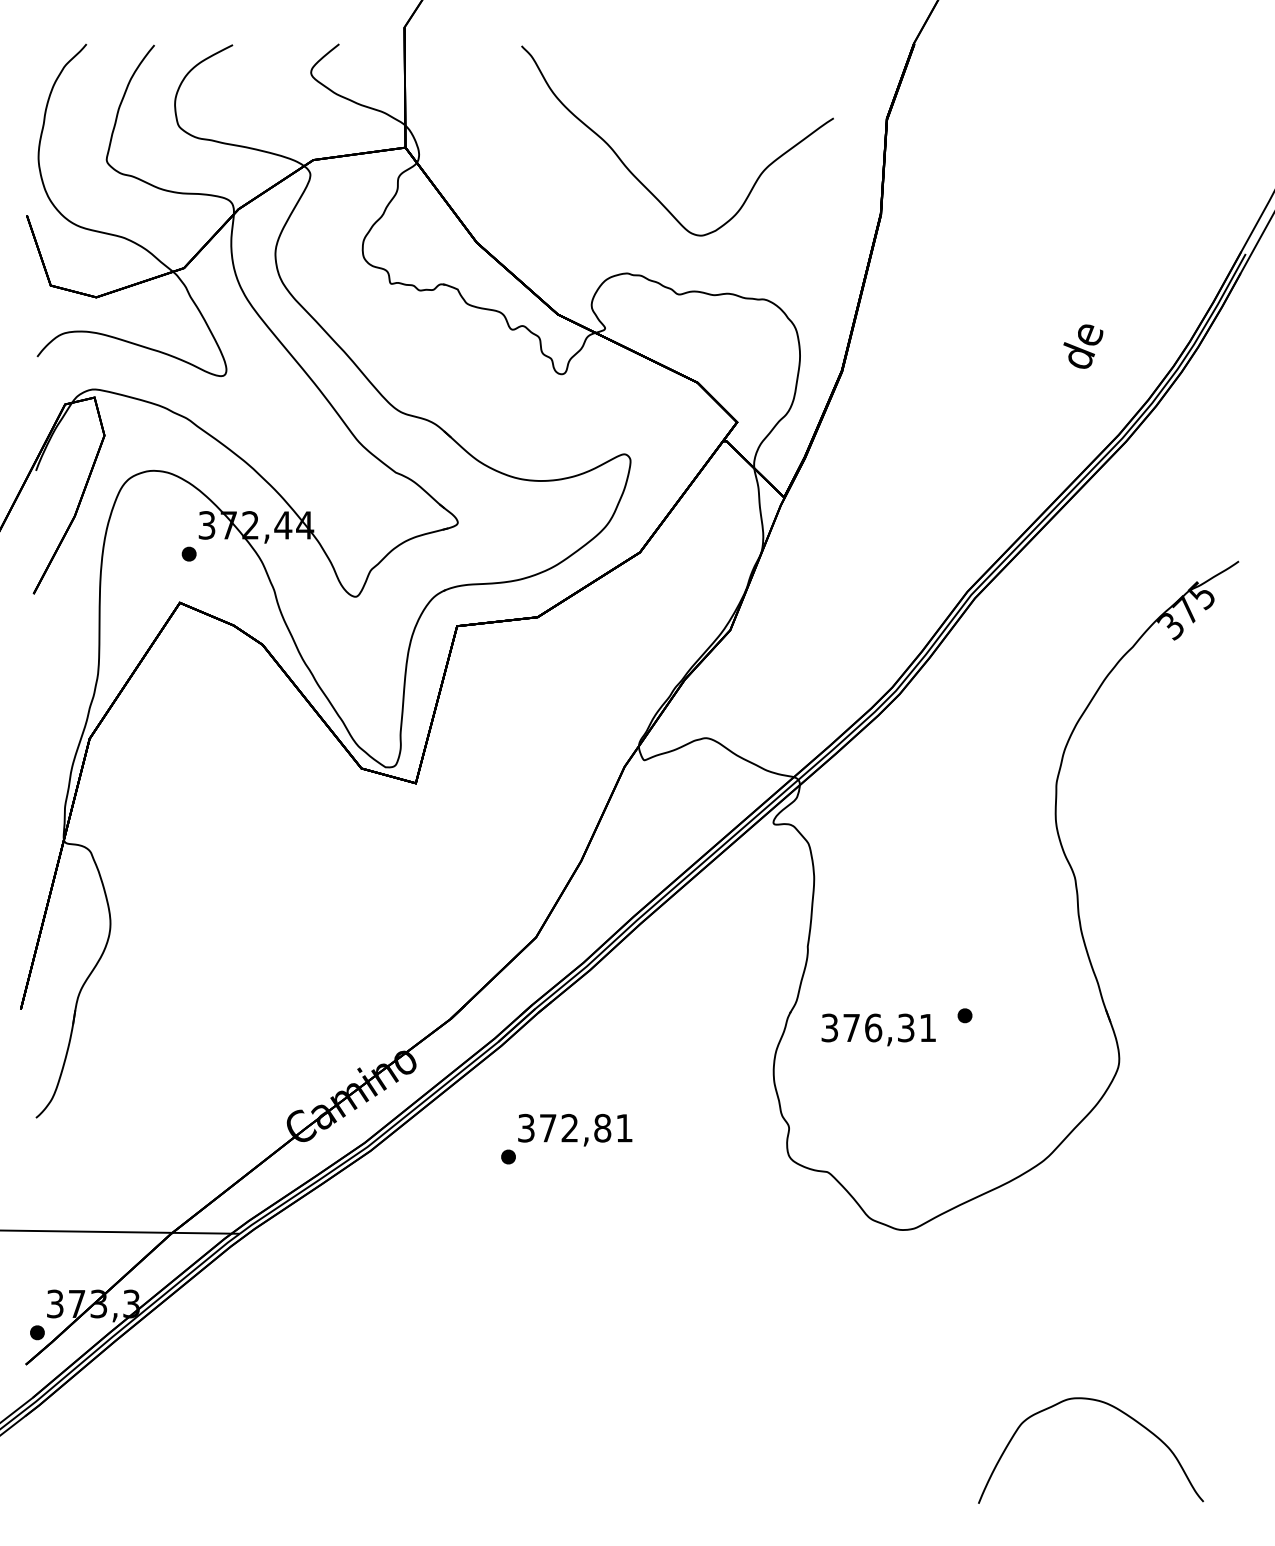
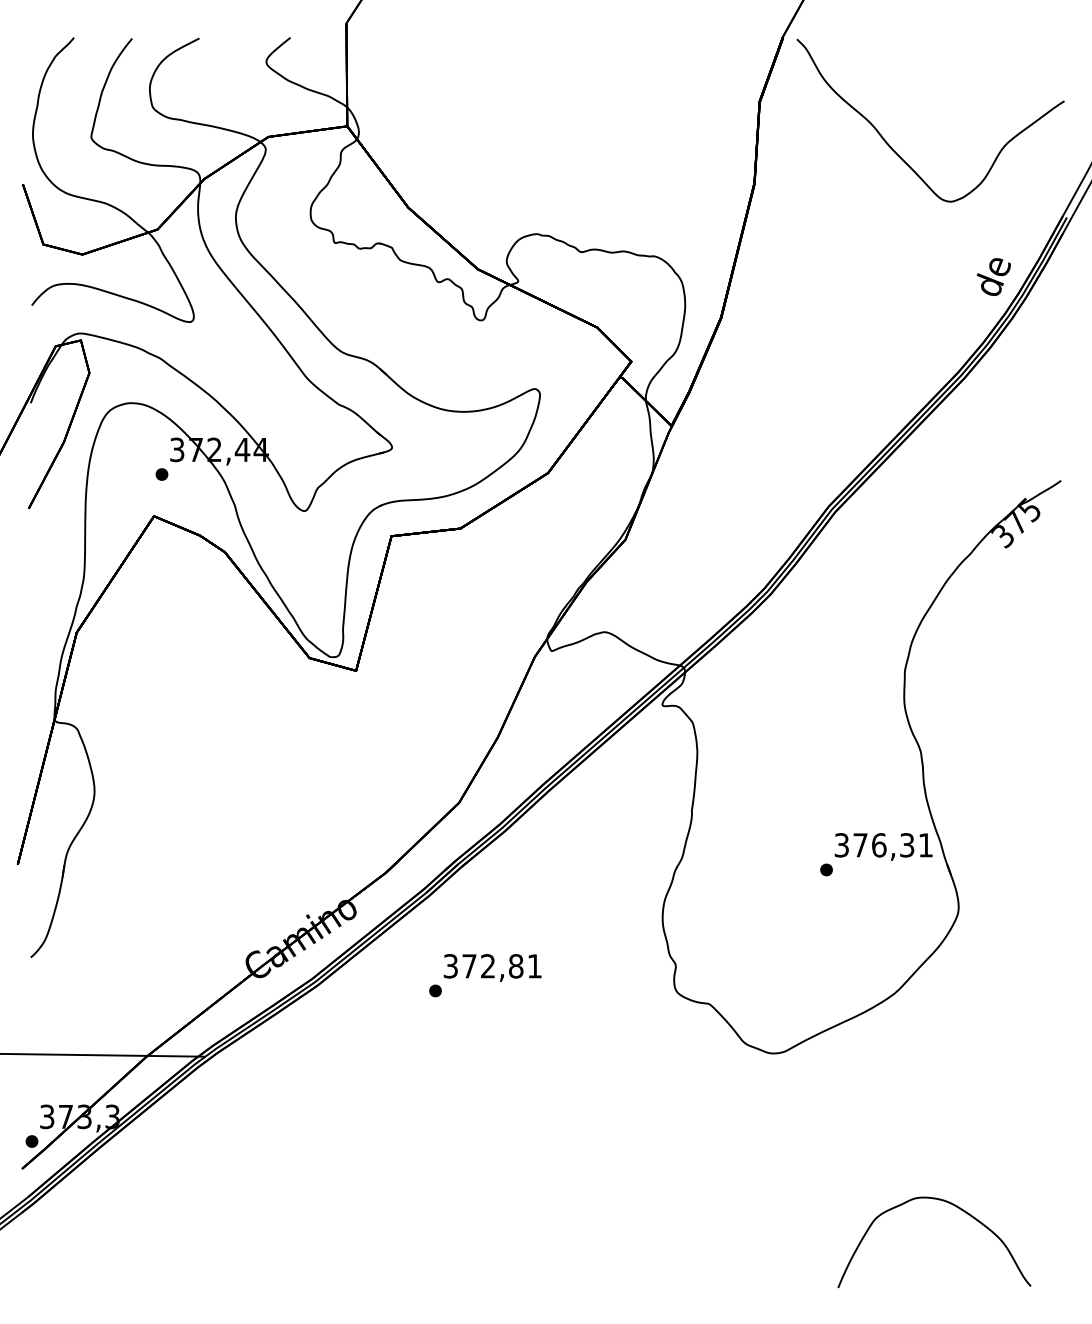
part: (638, 178) -> (897, 152), moved
text: (1083, 346) -> (994, 276), moved
text: (878, 1029) -> (883, 846), moved

